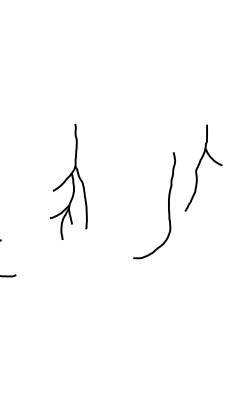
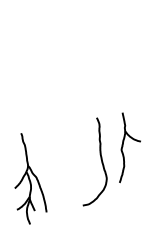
curve: (168, 205) -> (101, 159), moved

